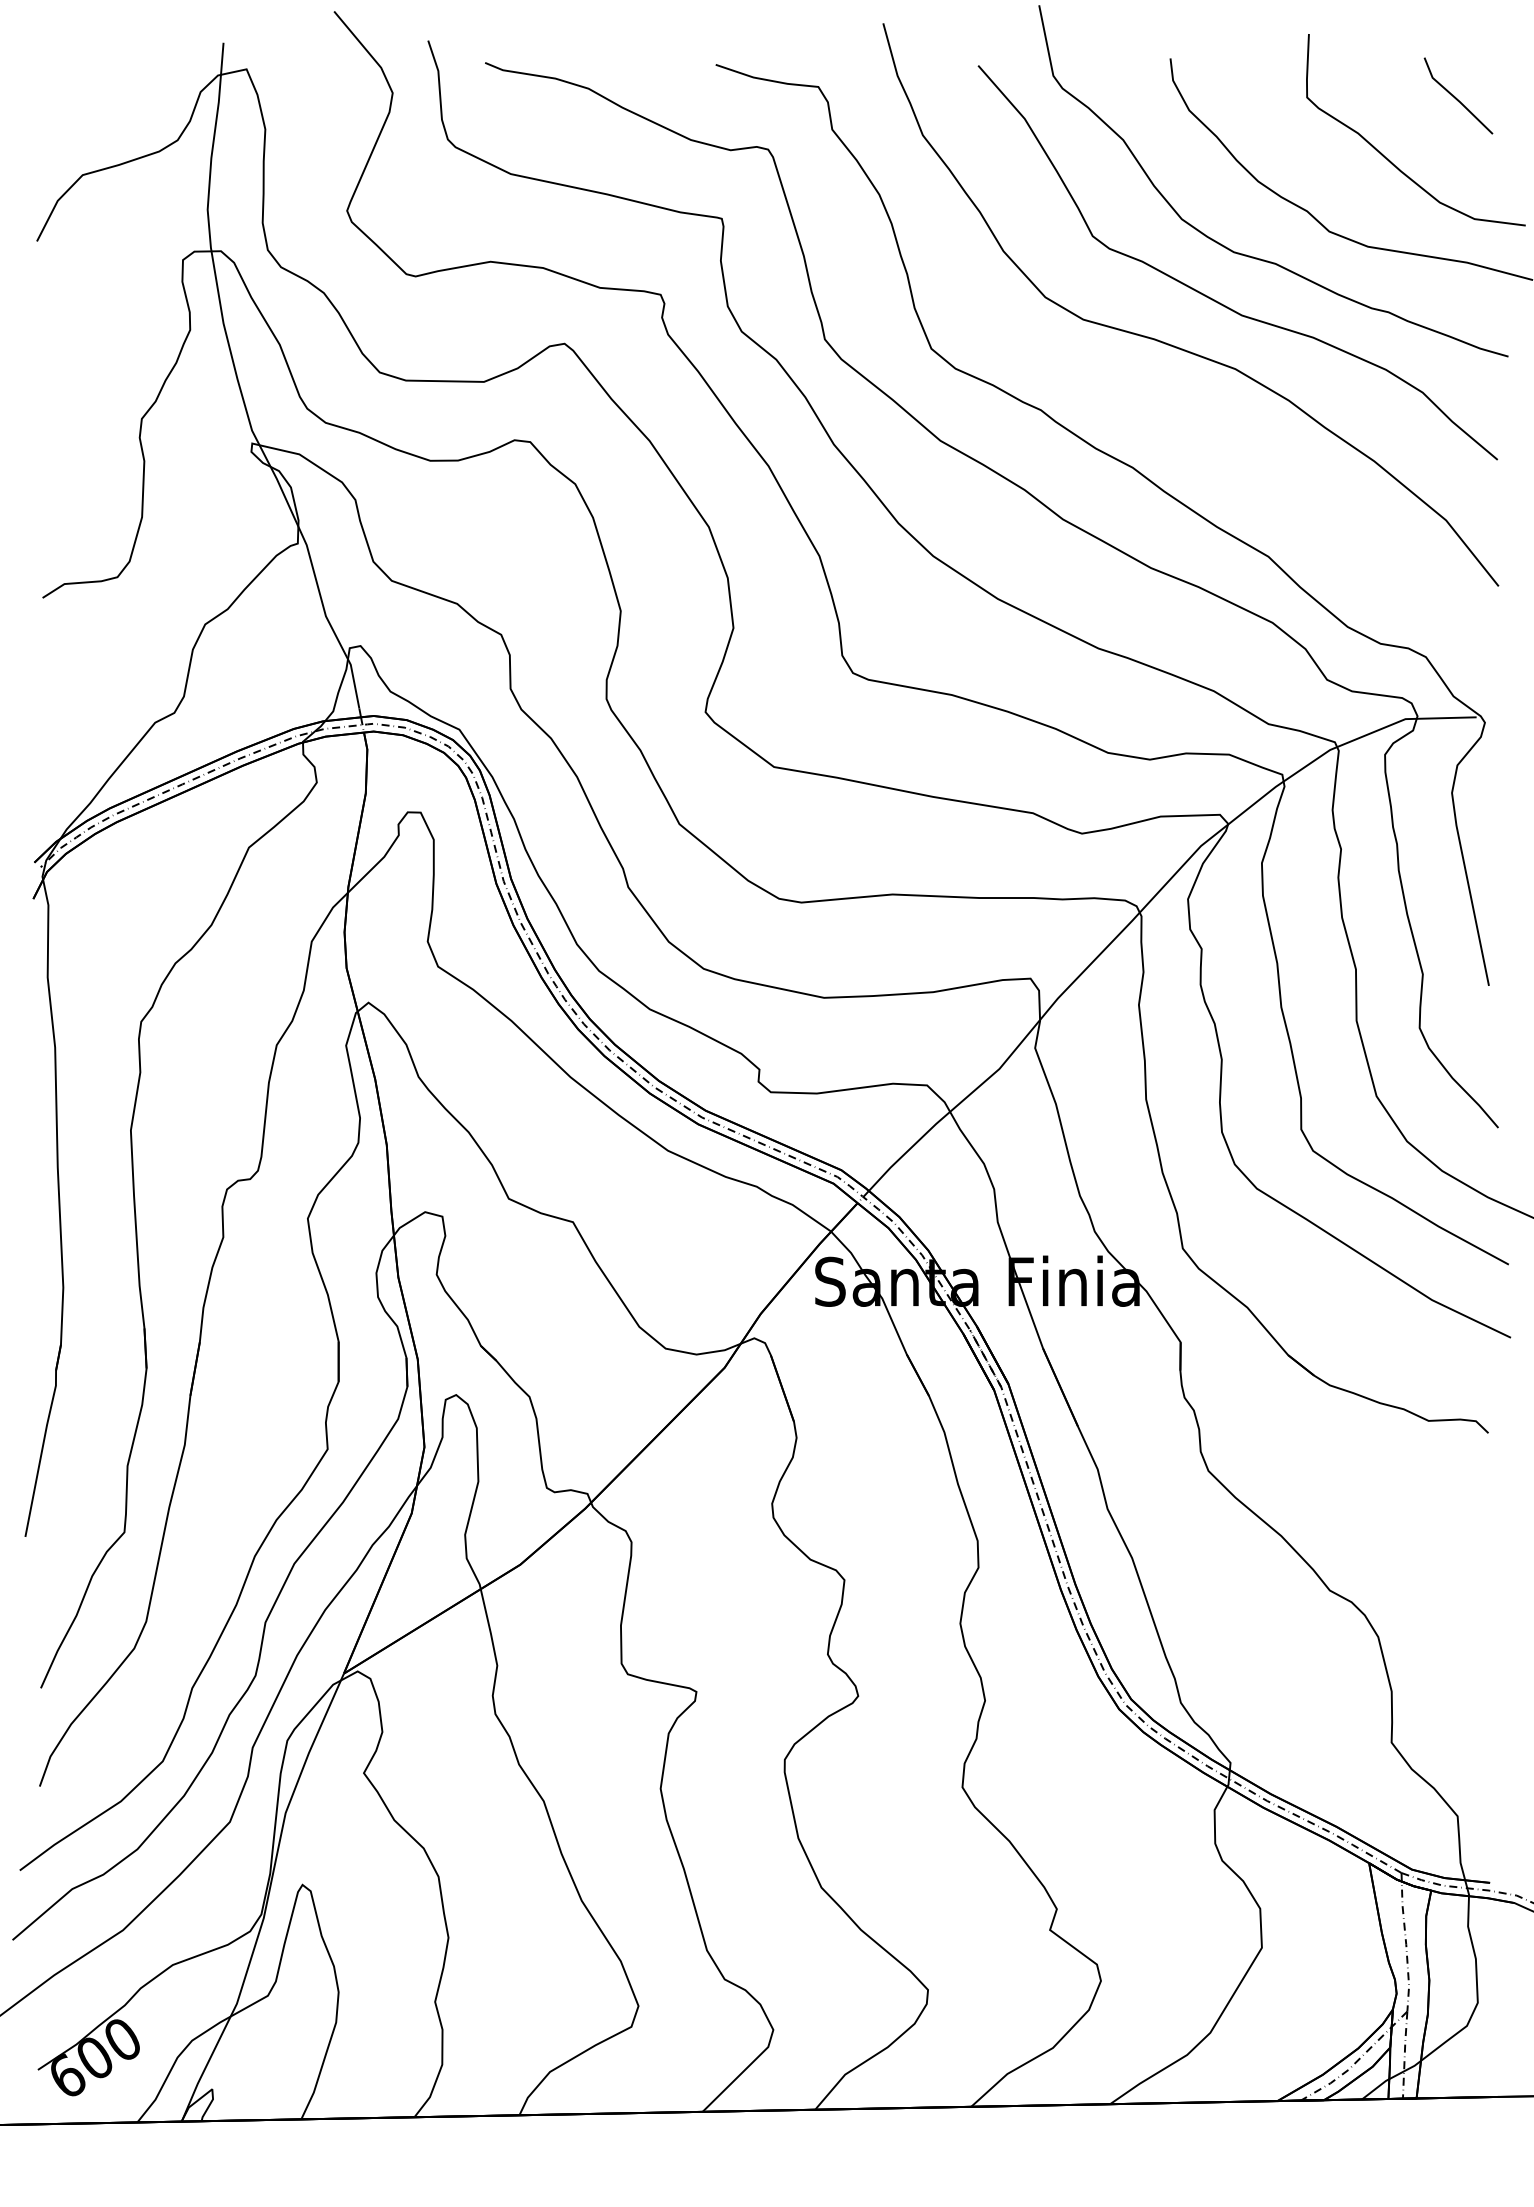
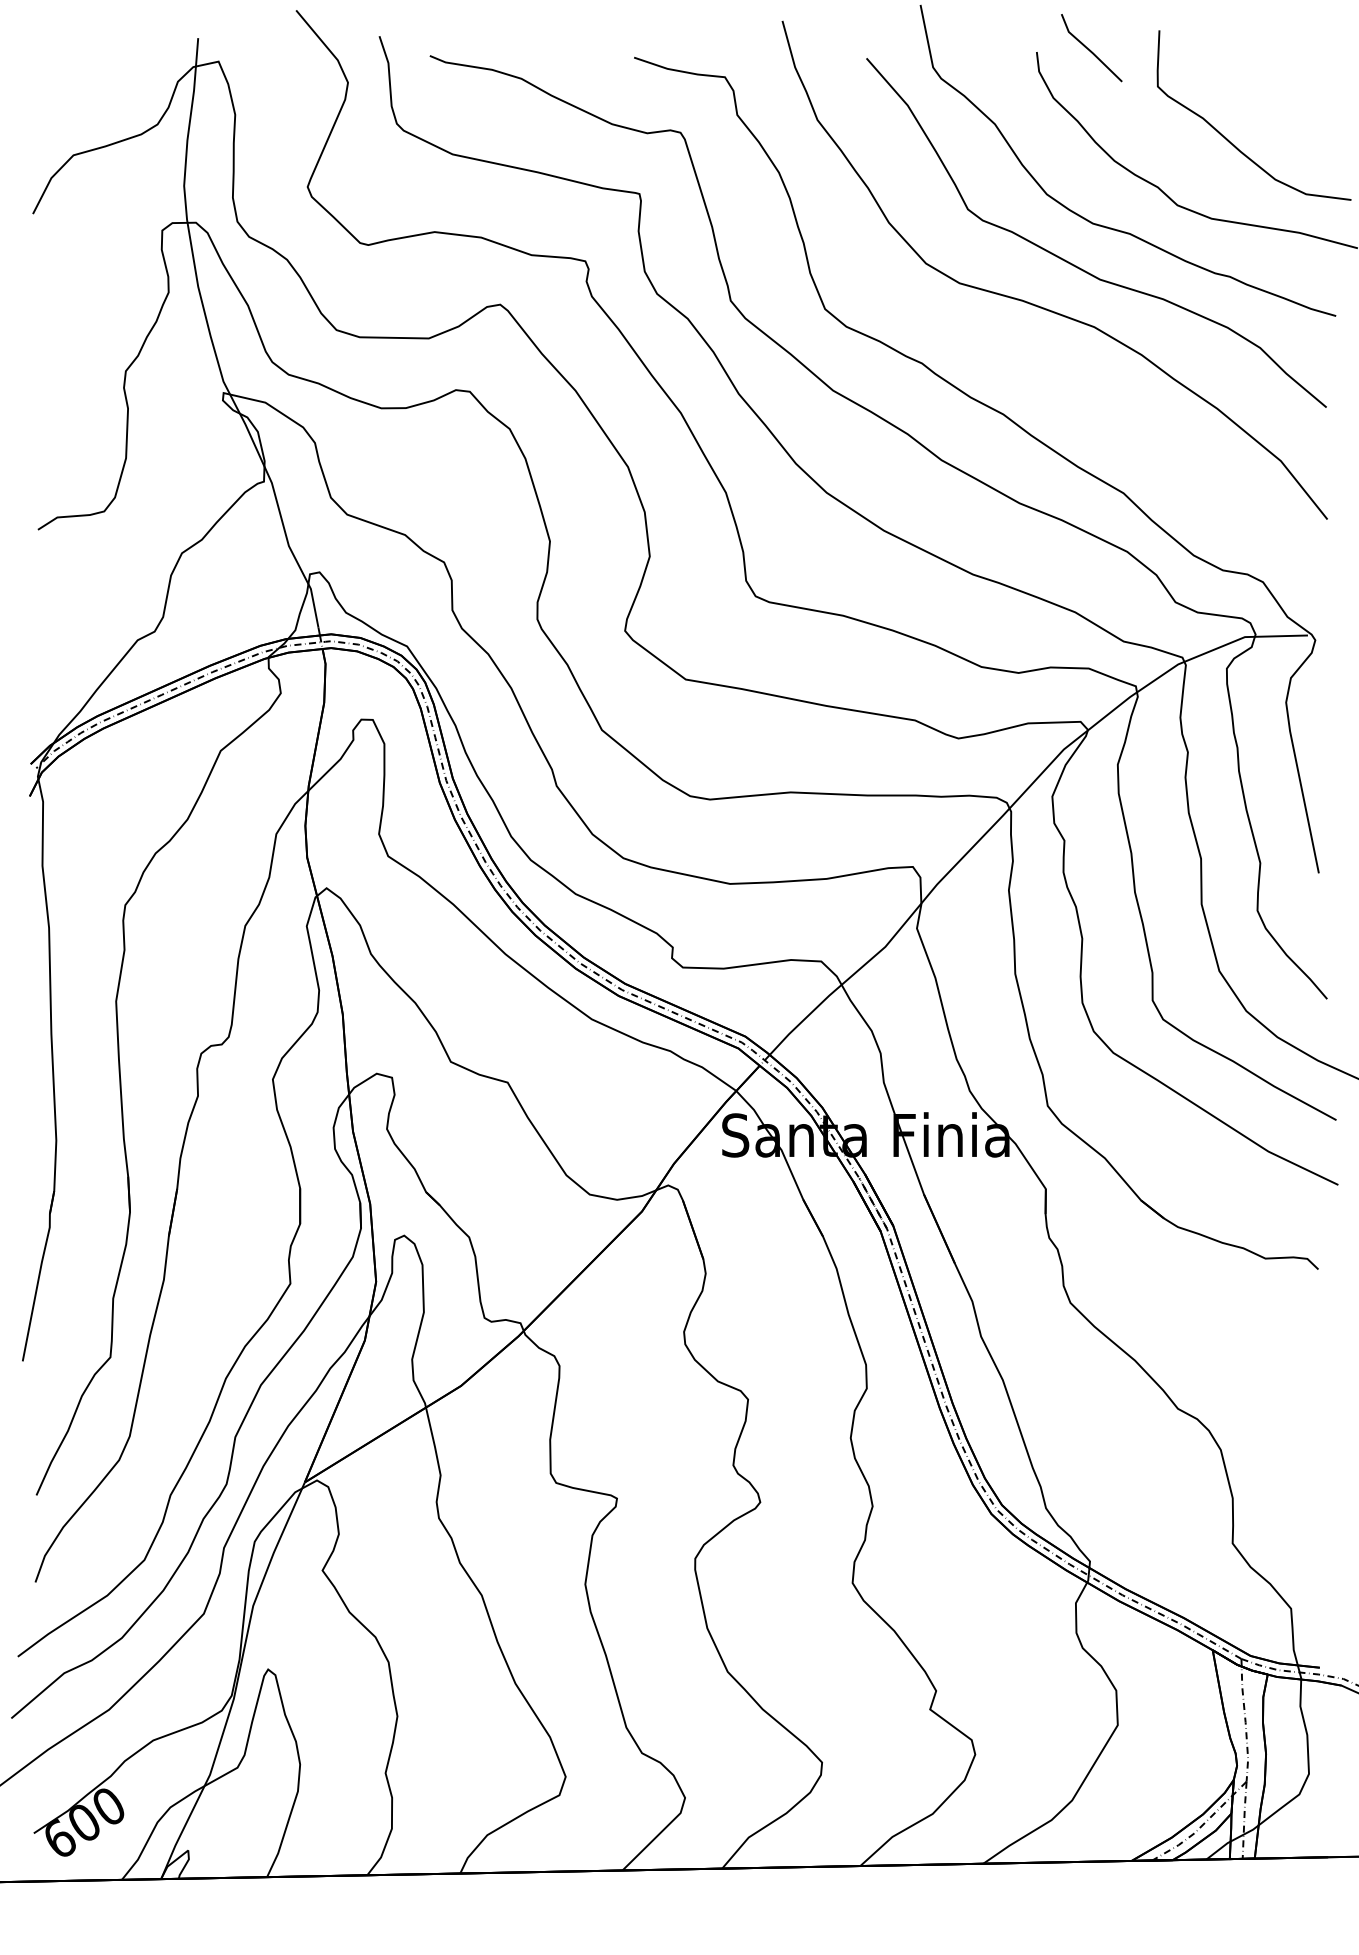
line: (1456, 97) -> (1089, 49), moved

